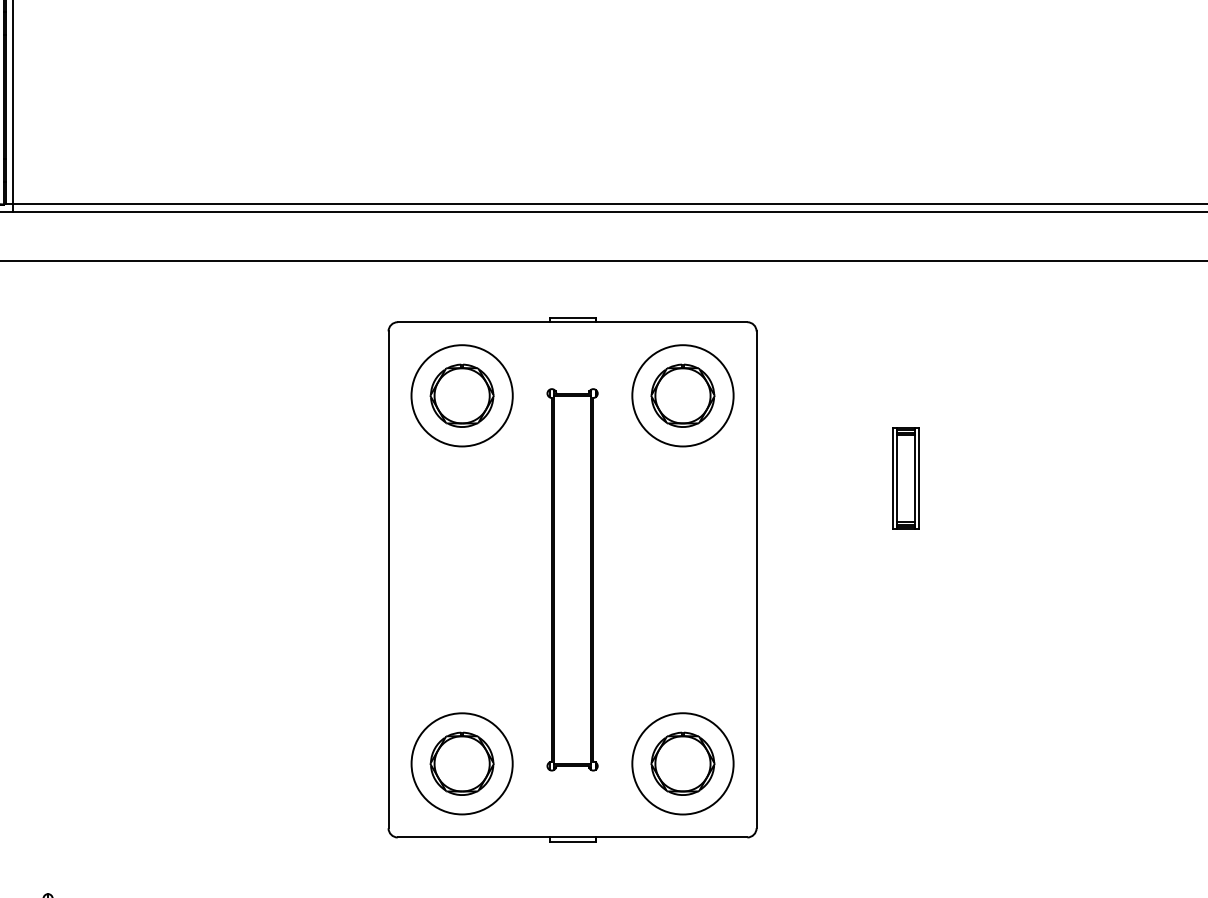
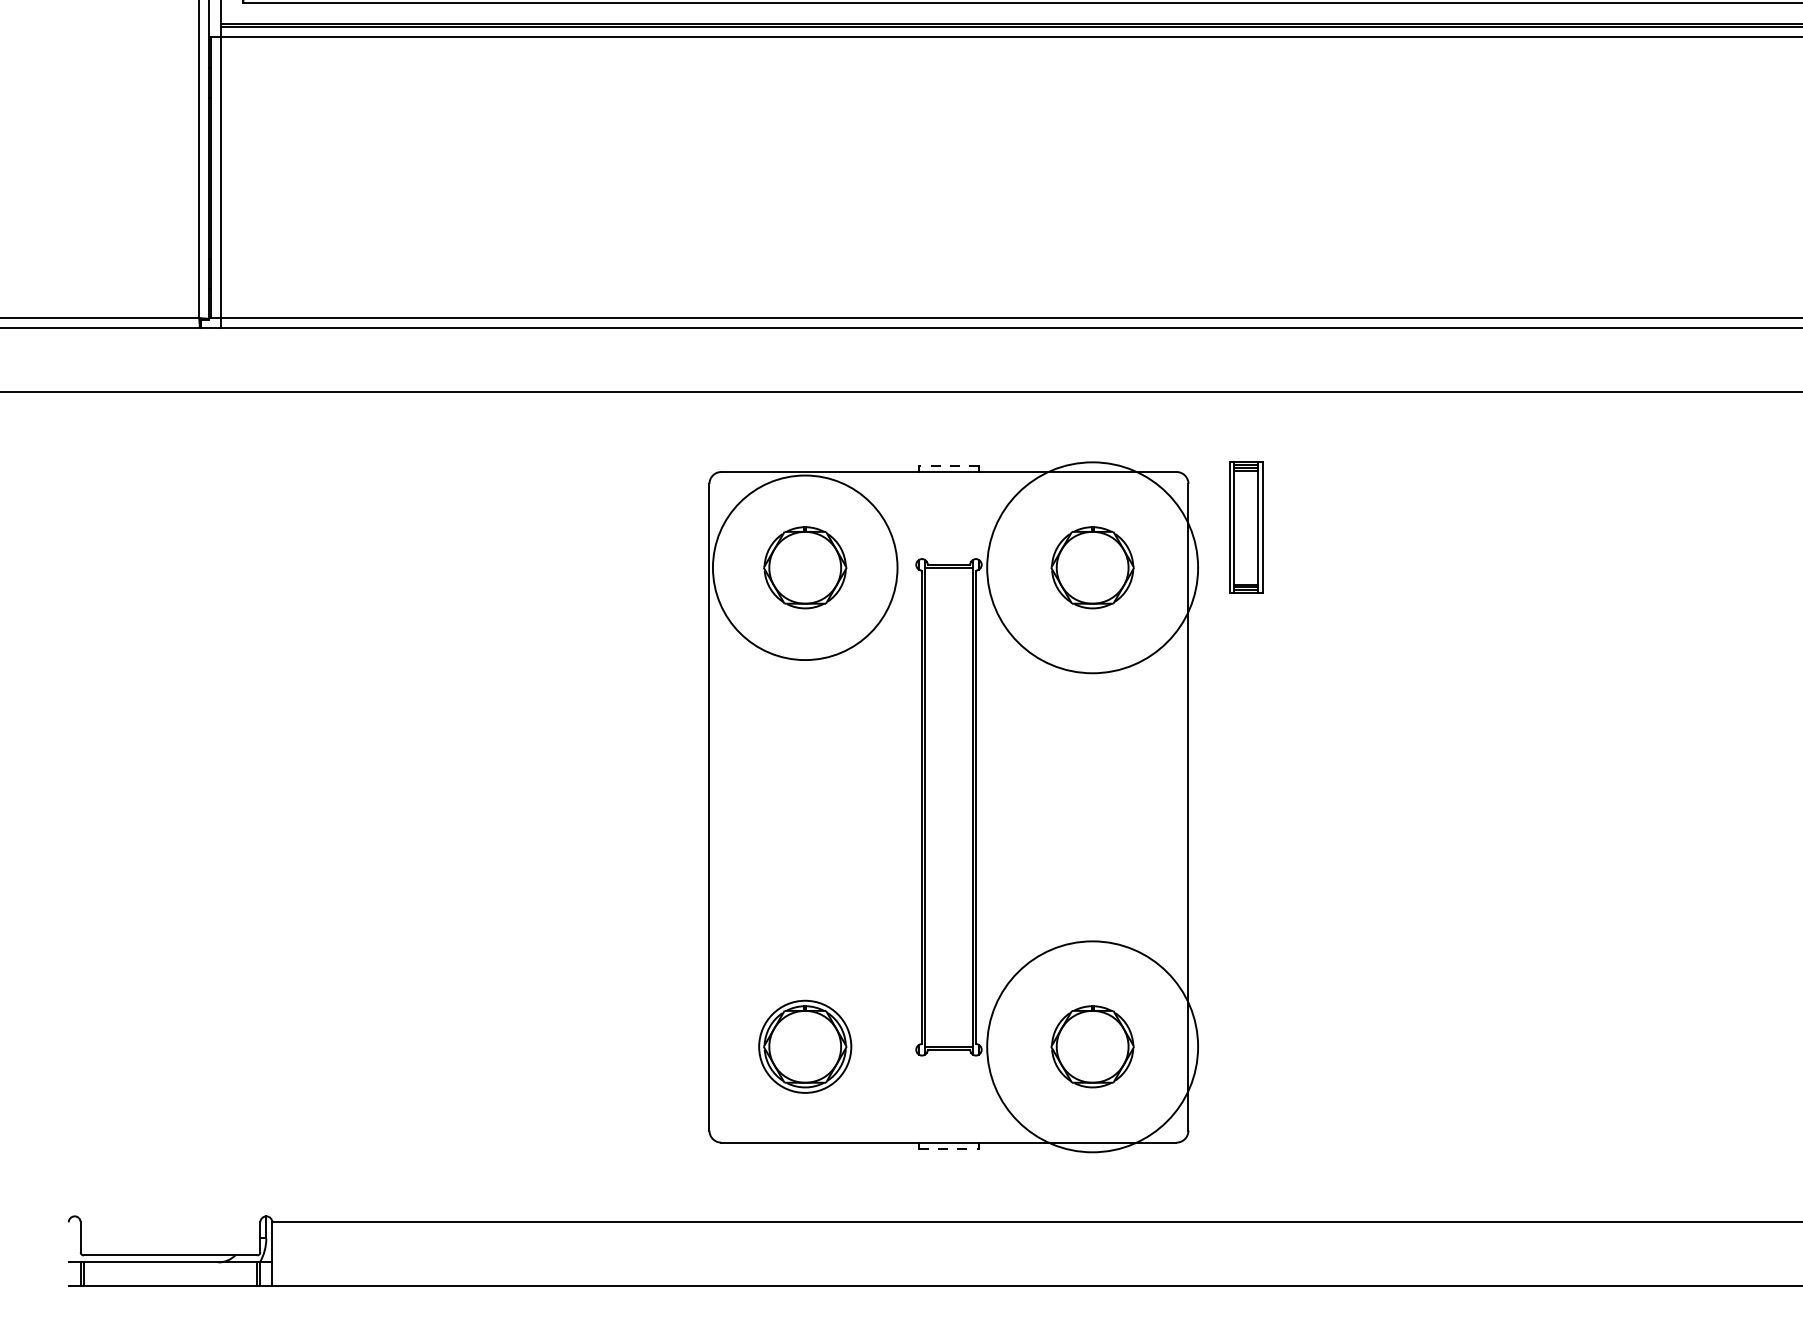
line: (572, 317) -> (949, 465), solid -> dashed
circle: (462, 395) -> (805, 567), size x1.4
circle: (682, 395) -> (1092, 567), size x1.6
part: (906, 478) -> (1246, 527), moved
circle: (462, 763) -> (805, 1046), size x0.7
circle: (682, 763) -> (1092, 1046), size x1.6
line: (572, 841) -> (949, 1148), solid -> dashed

